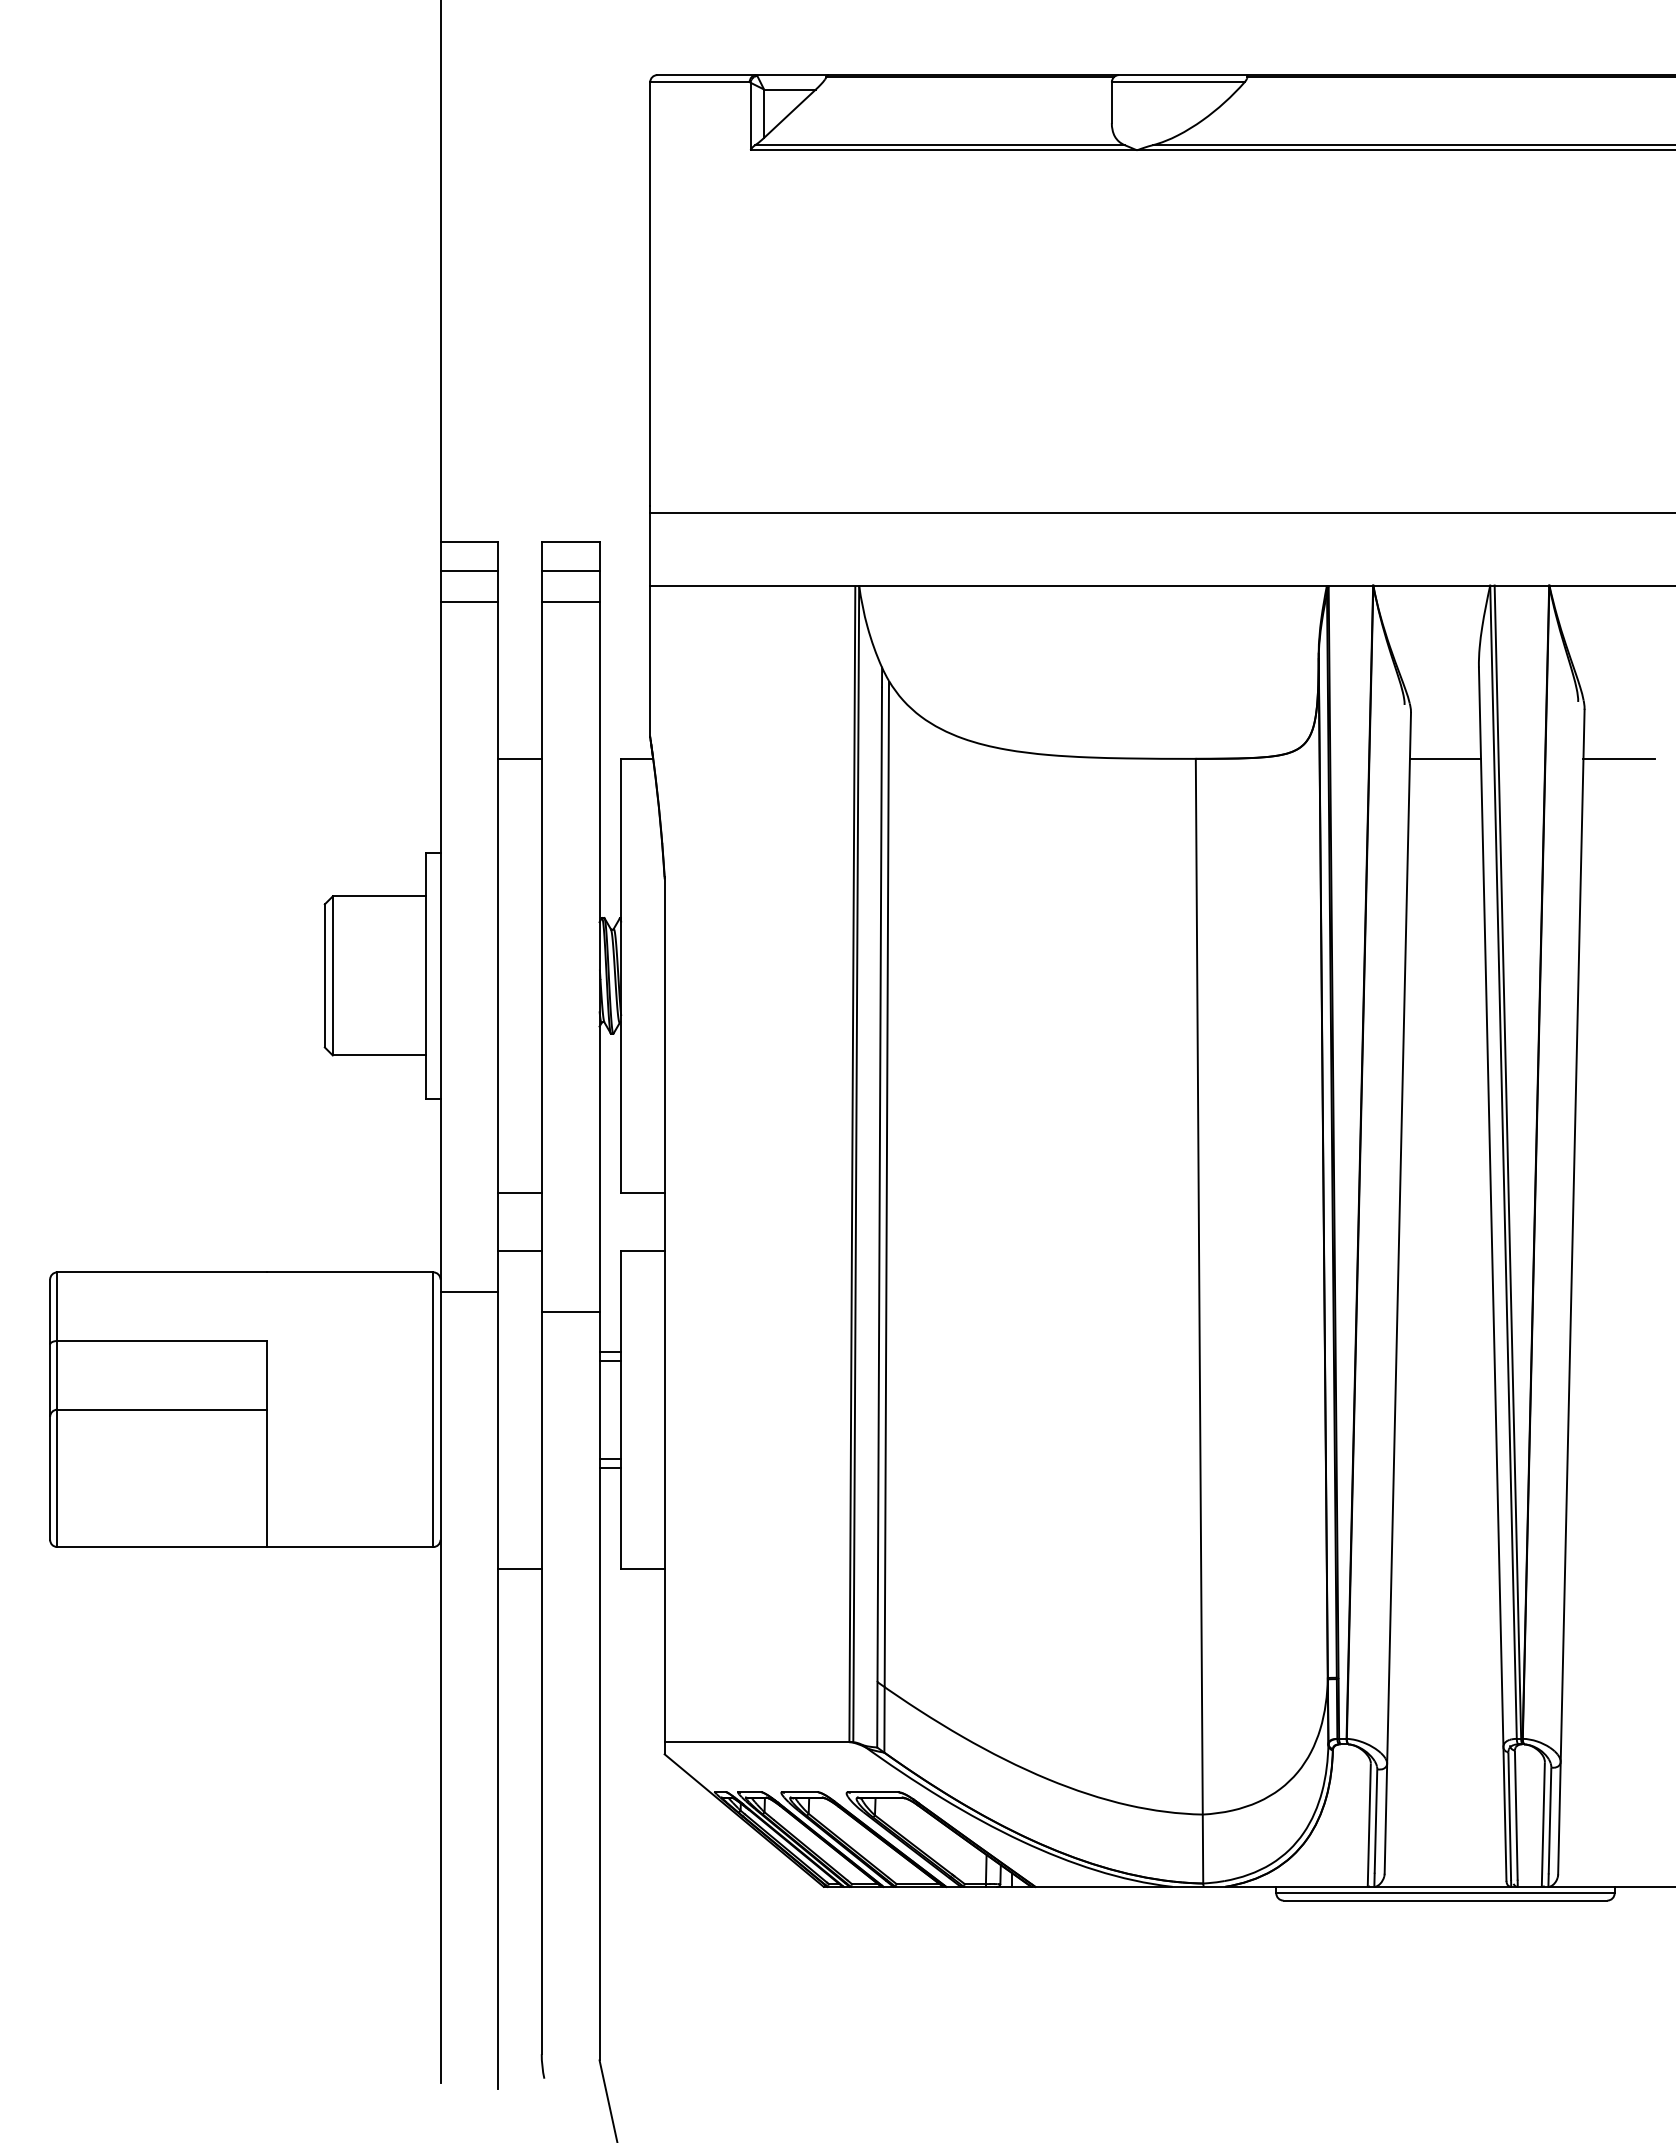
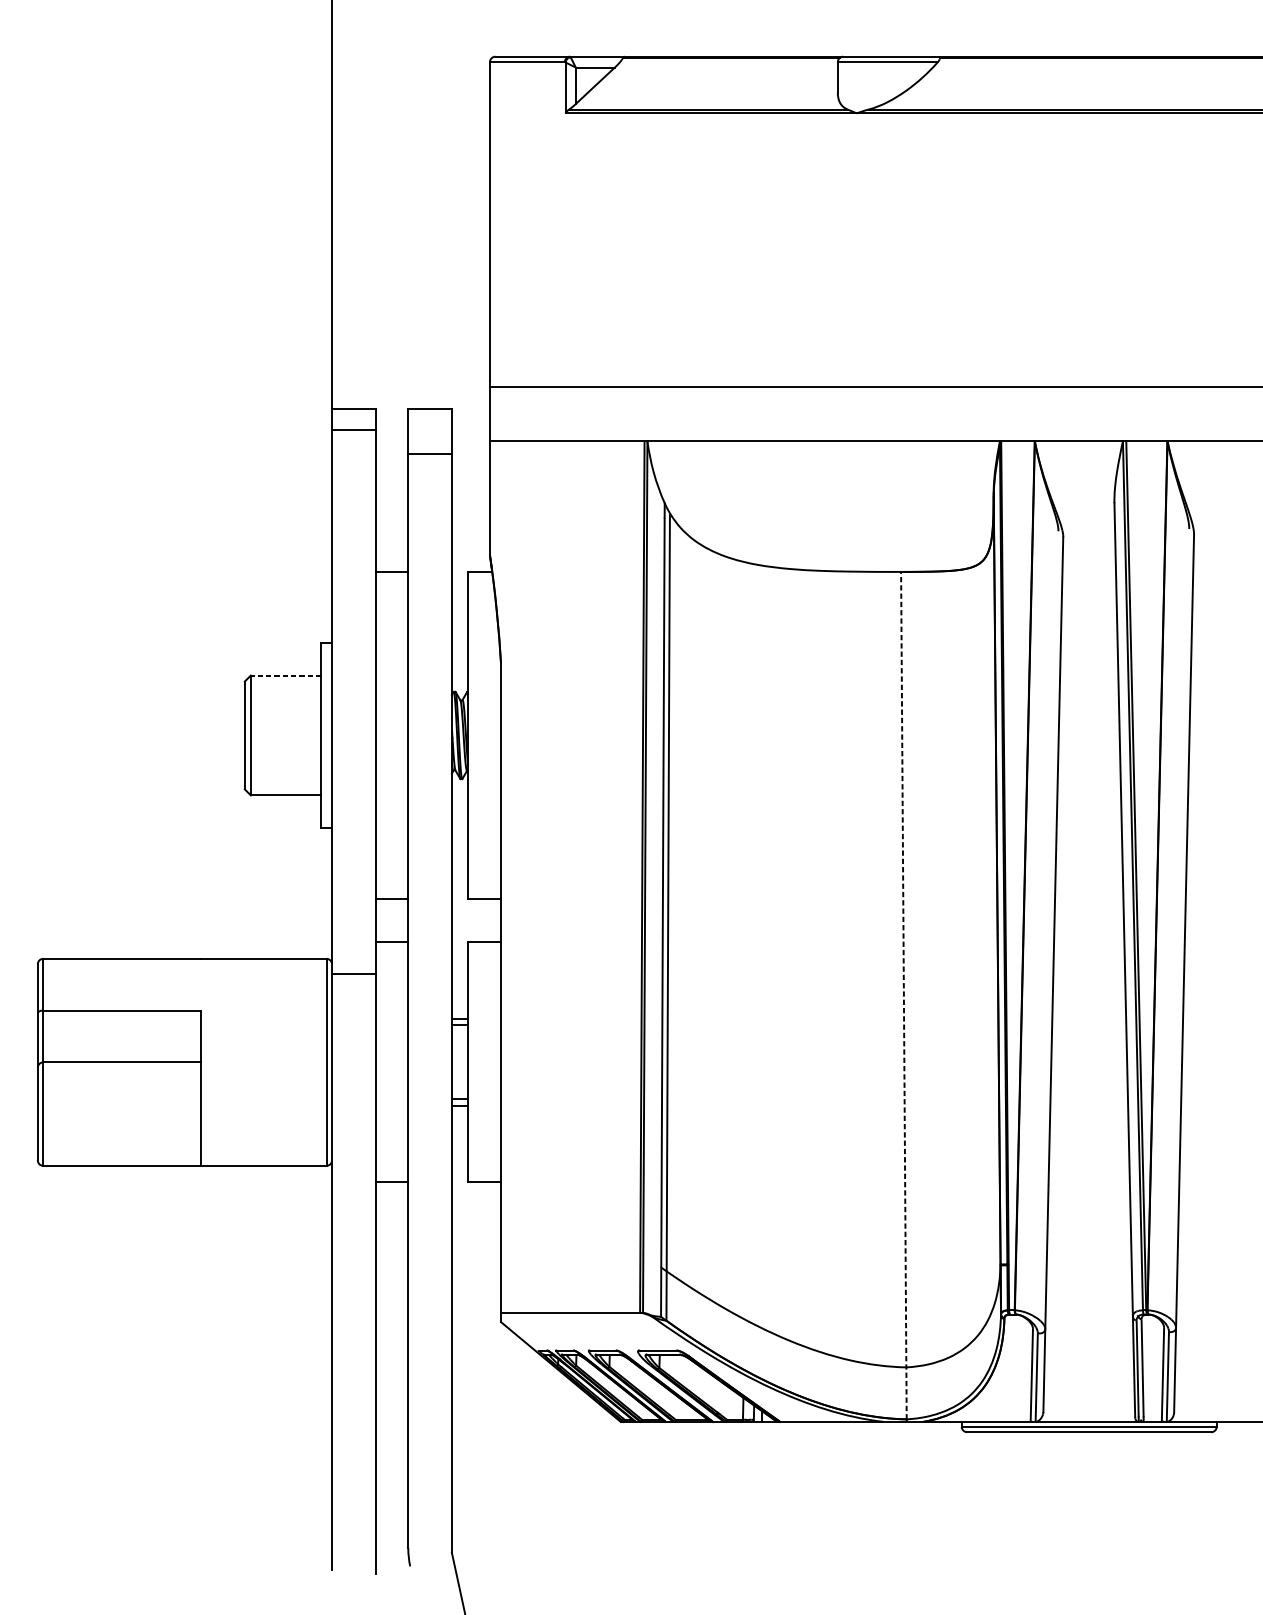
line: (570, 571) -> (429, 430), removed
line: (469, 602) -> (353, 454), removed
line: (1445, 758) -> (1089, 571), removed
line: (1618, 758) -> (1219, 571), removed
line: (379, 896) -> (286, 675), solid -> dashed
line: (570, 1311) -> (429, 988), removed
line: (1199, 1320) -> (903, 995), solid -> dashed

